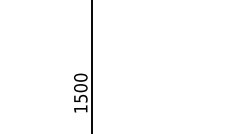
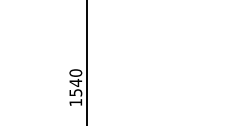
text: (80, 87) -> (75, 82), 1500 -> 1540

